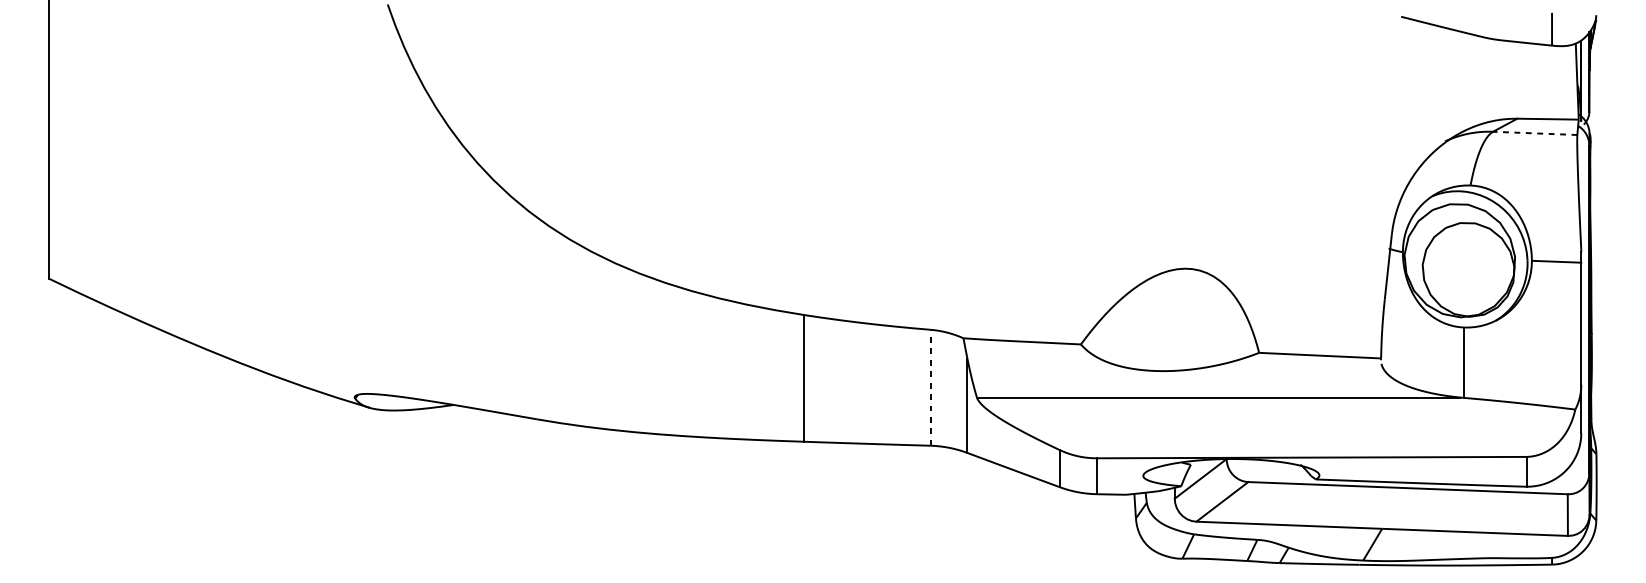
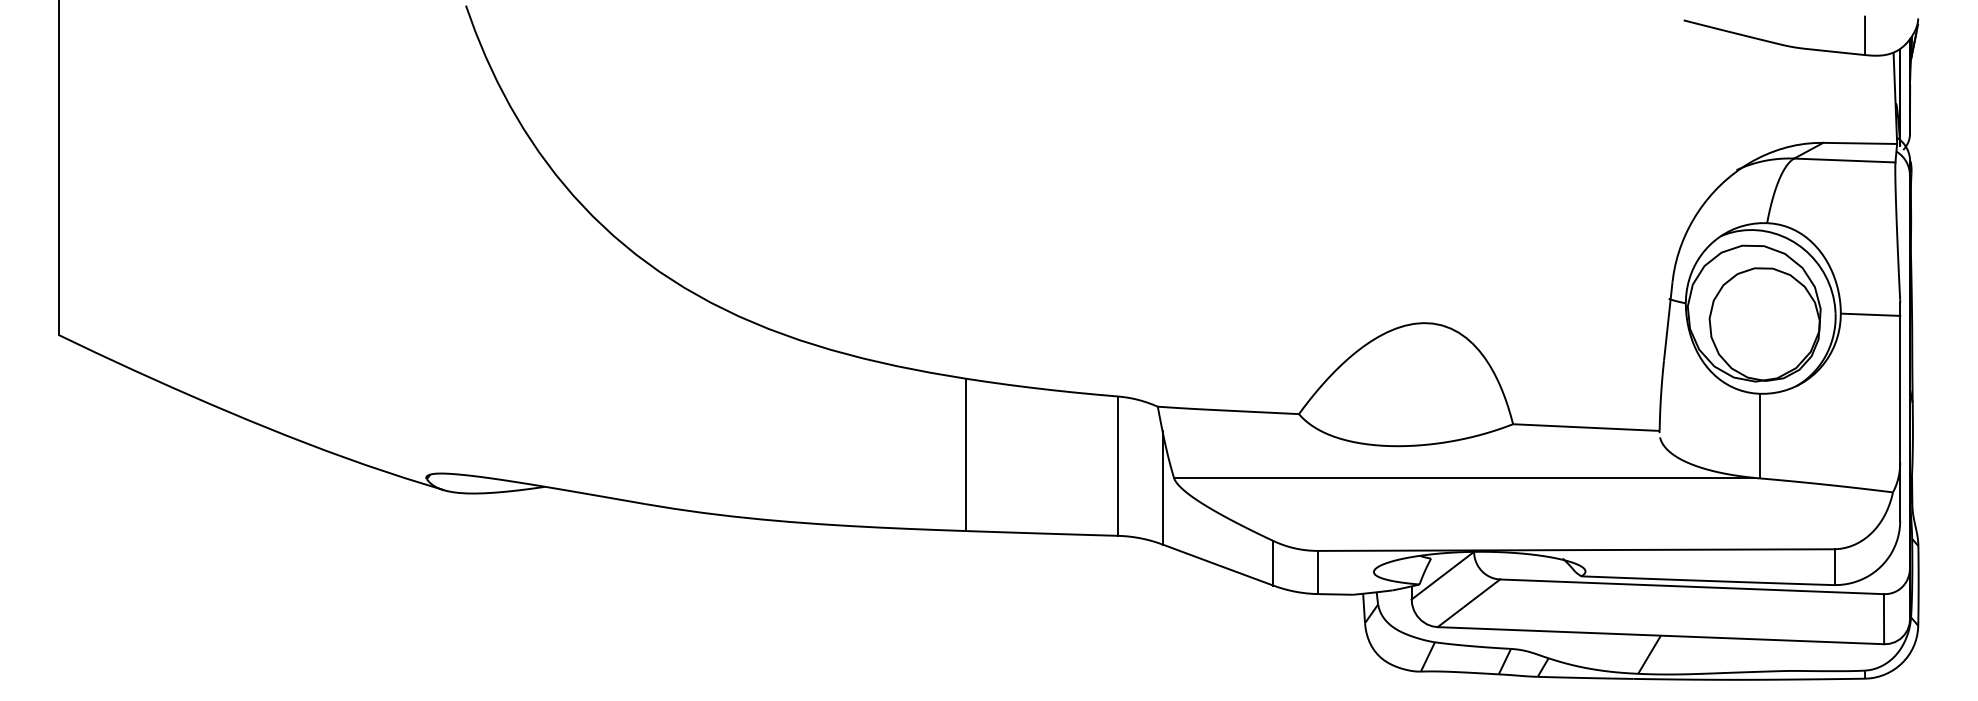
line: (1534, 133) -> (1844, 160), dashed -> solid
line: (930, 388) -> (1118, 466), dashed -> solid

